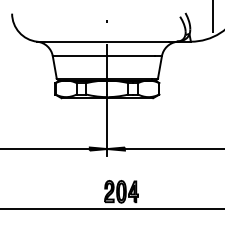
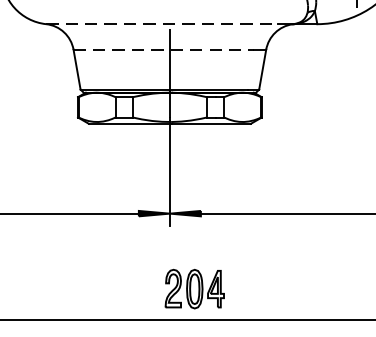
line: (103, 41) -> (163, 23), solid -> dashed
line: (104, 56) -> (164, 50), solid -> dashed

